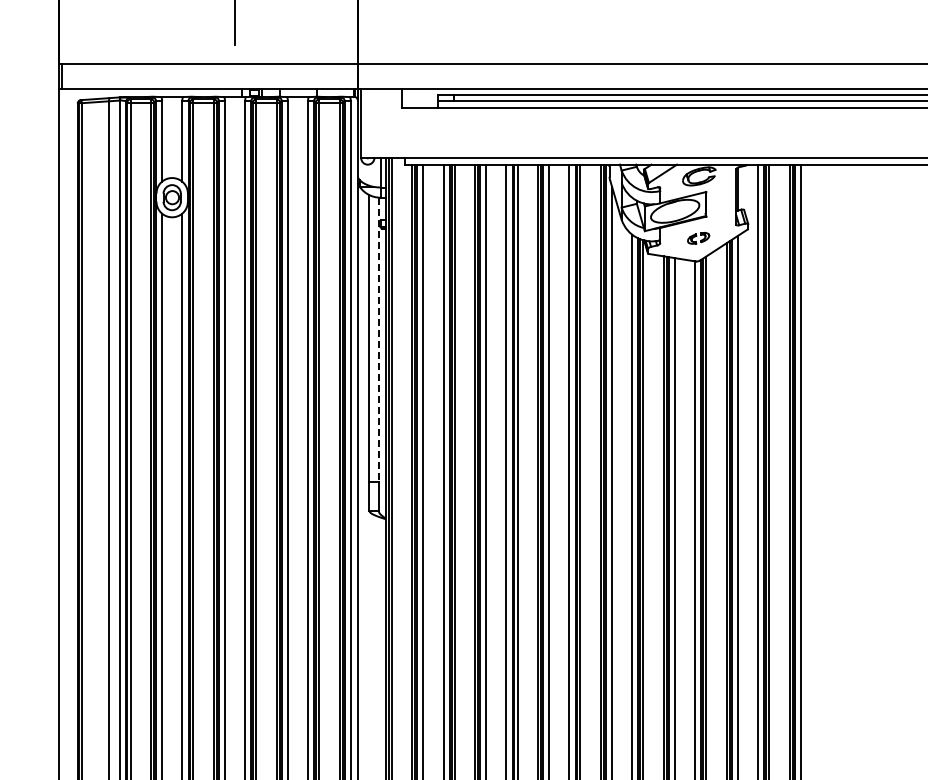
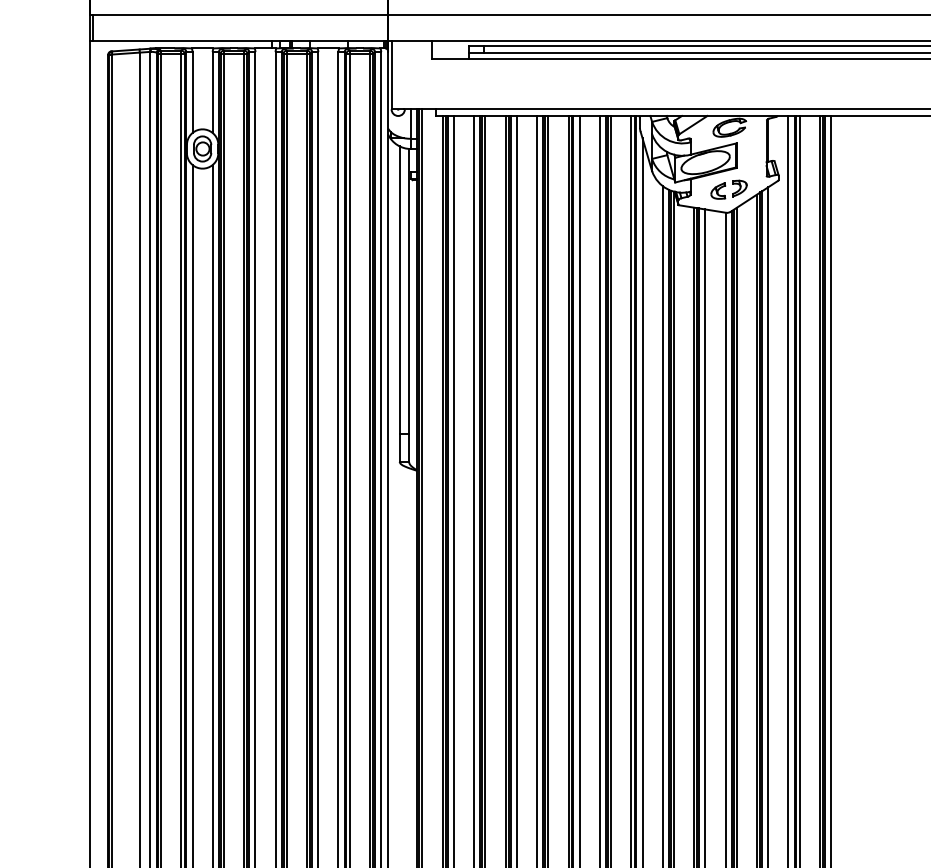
part: (698, 238) -> (728, 189), size x1.67
line: (379, 340) -> (409, 291), dashed -> solid

